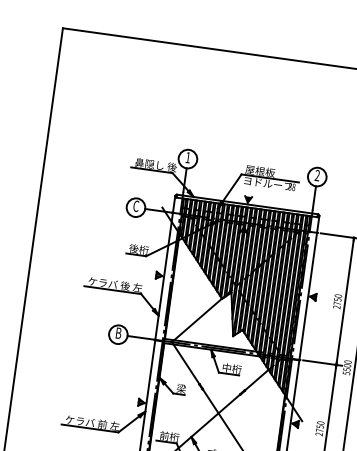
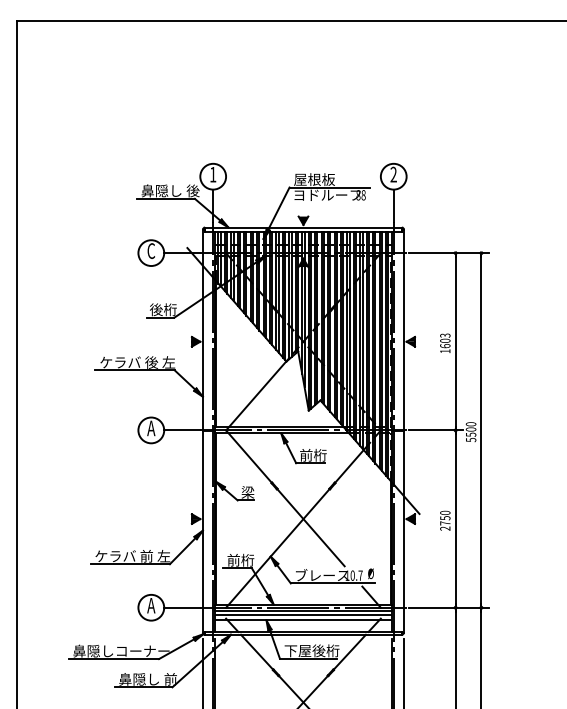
text: (337, 301) -> (445, 343), 2750 -> 1603
text: (118, 333) -> (151, 428), B -> A
text: (227, 367) -> (306, 454), 中桁 -> 前桁

